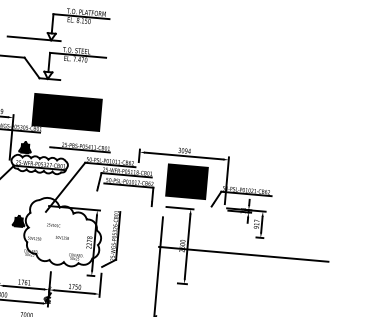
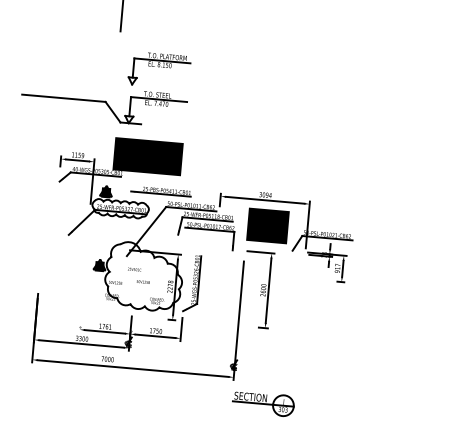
line: (33, 38) -> (114, 82), removed
line: (243, 254) -> (324, 298), removed

